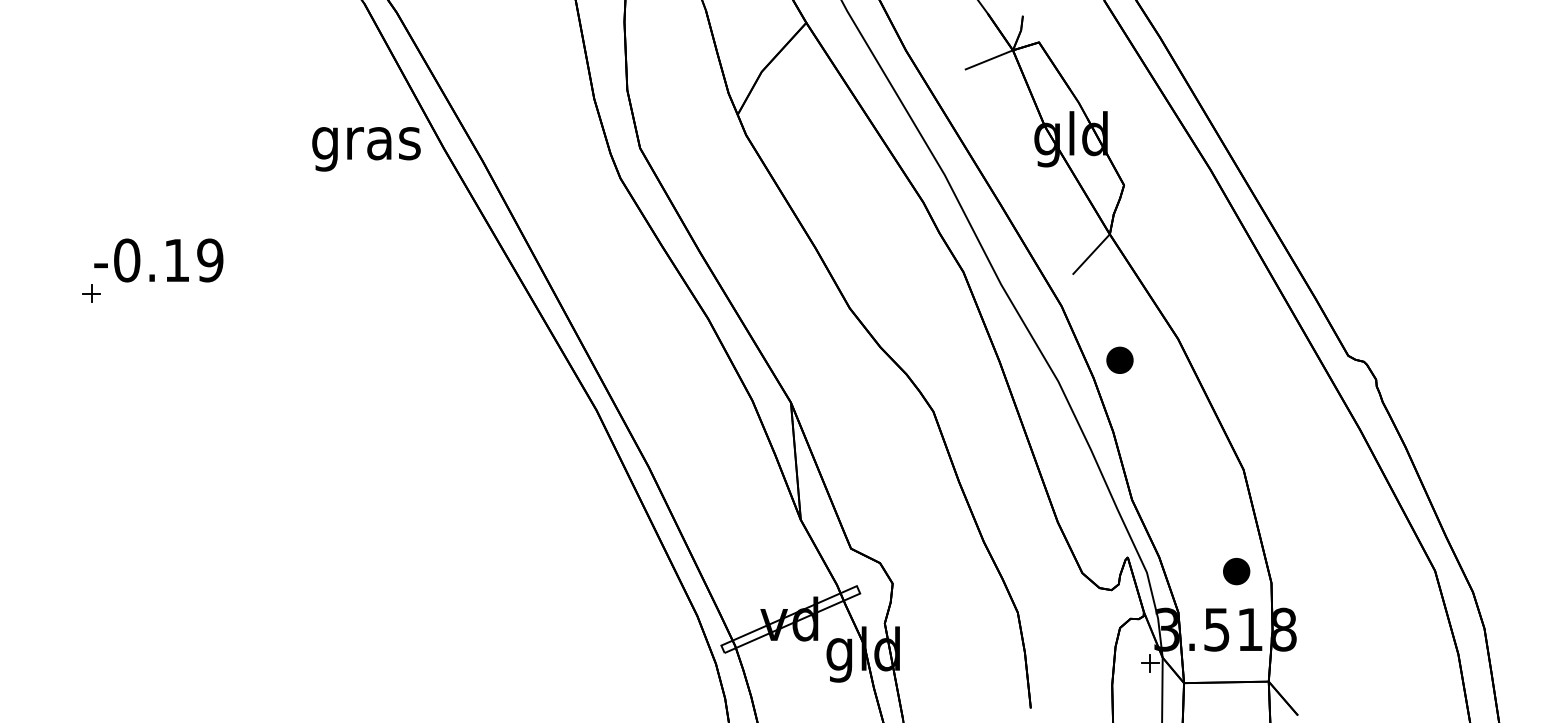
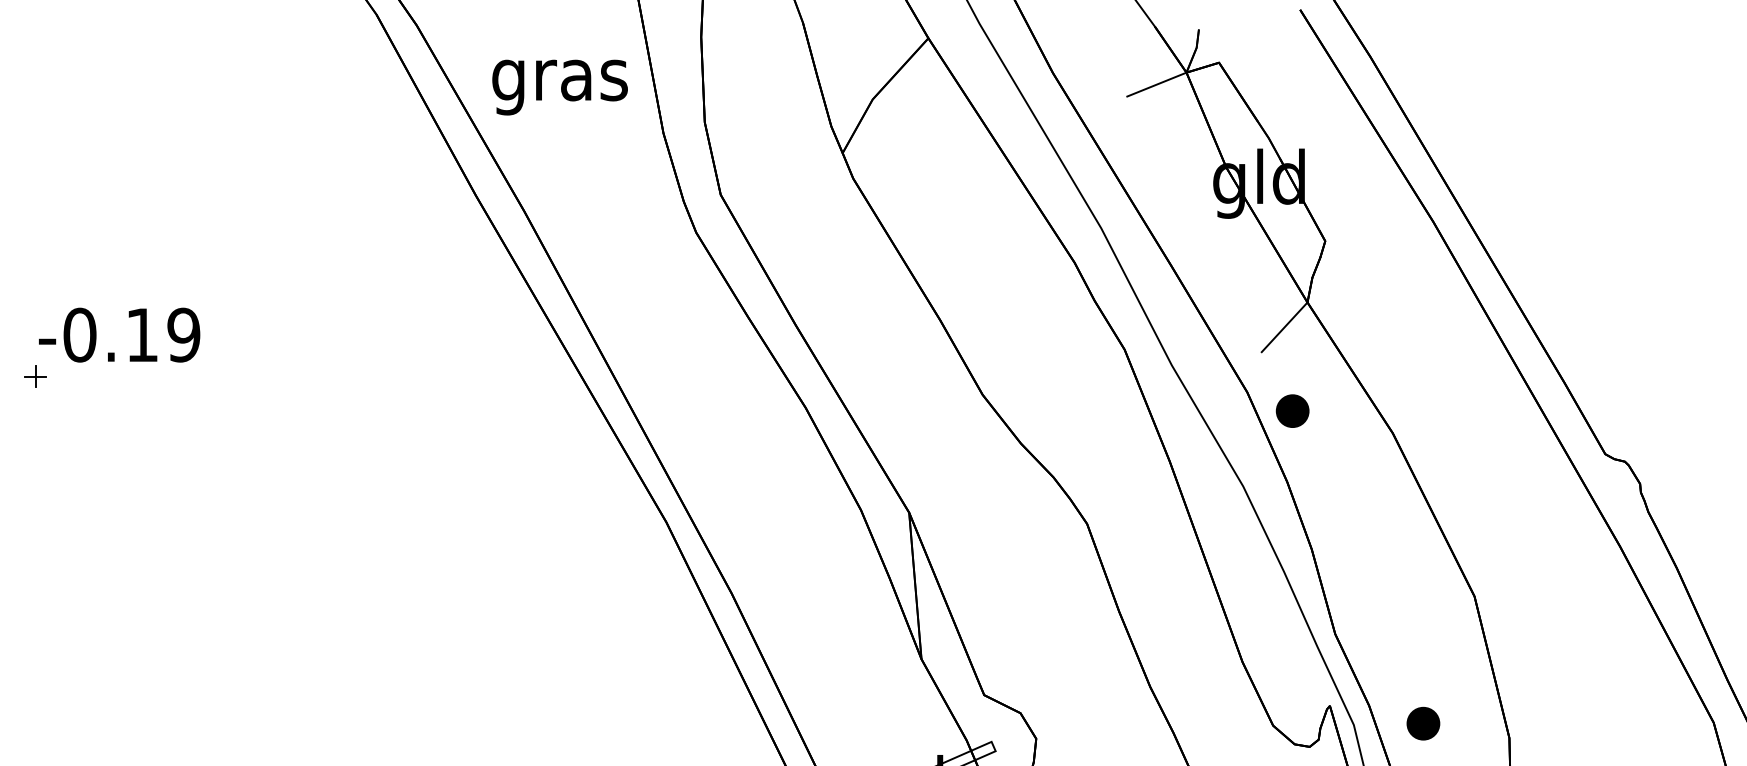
text: (366, 149) -> (560, 87), moved
part: (1119, 359) -> (1292, 410), moved
part: (1236, 571) -> (1423, 723), moved

